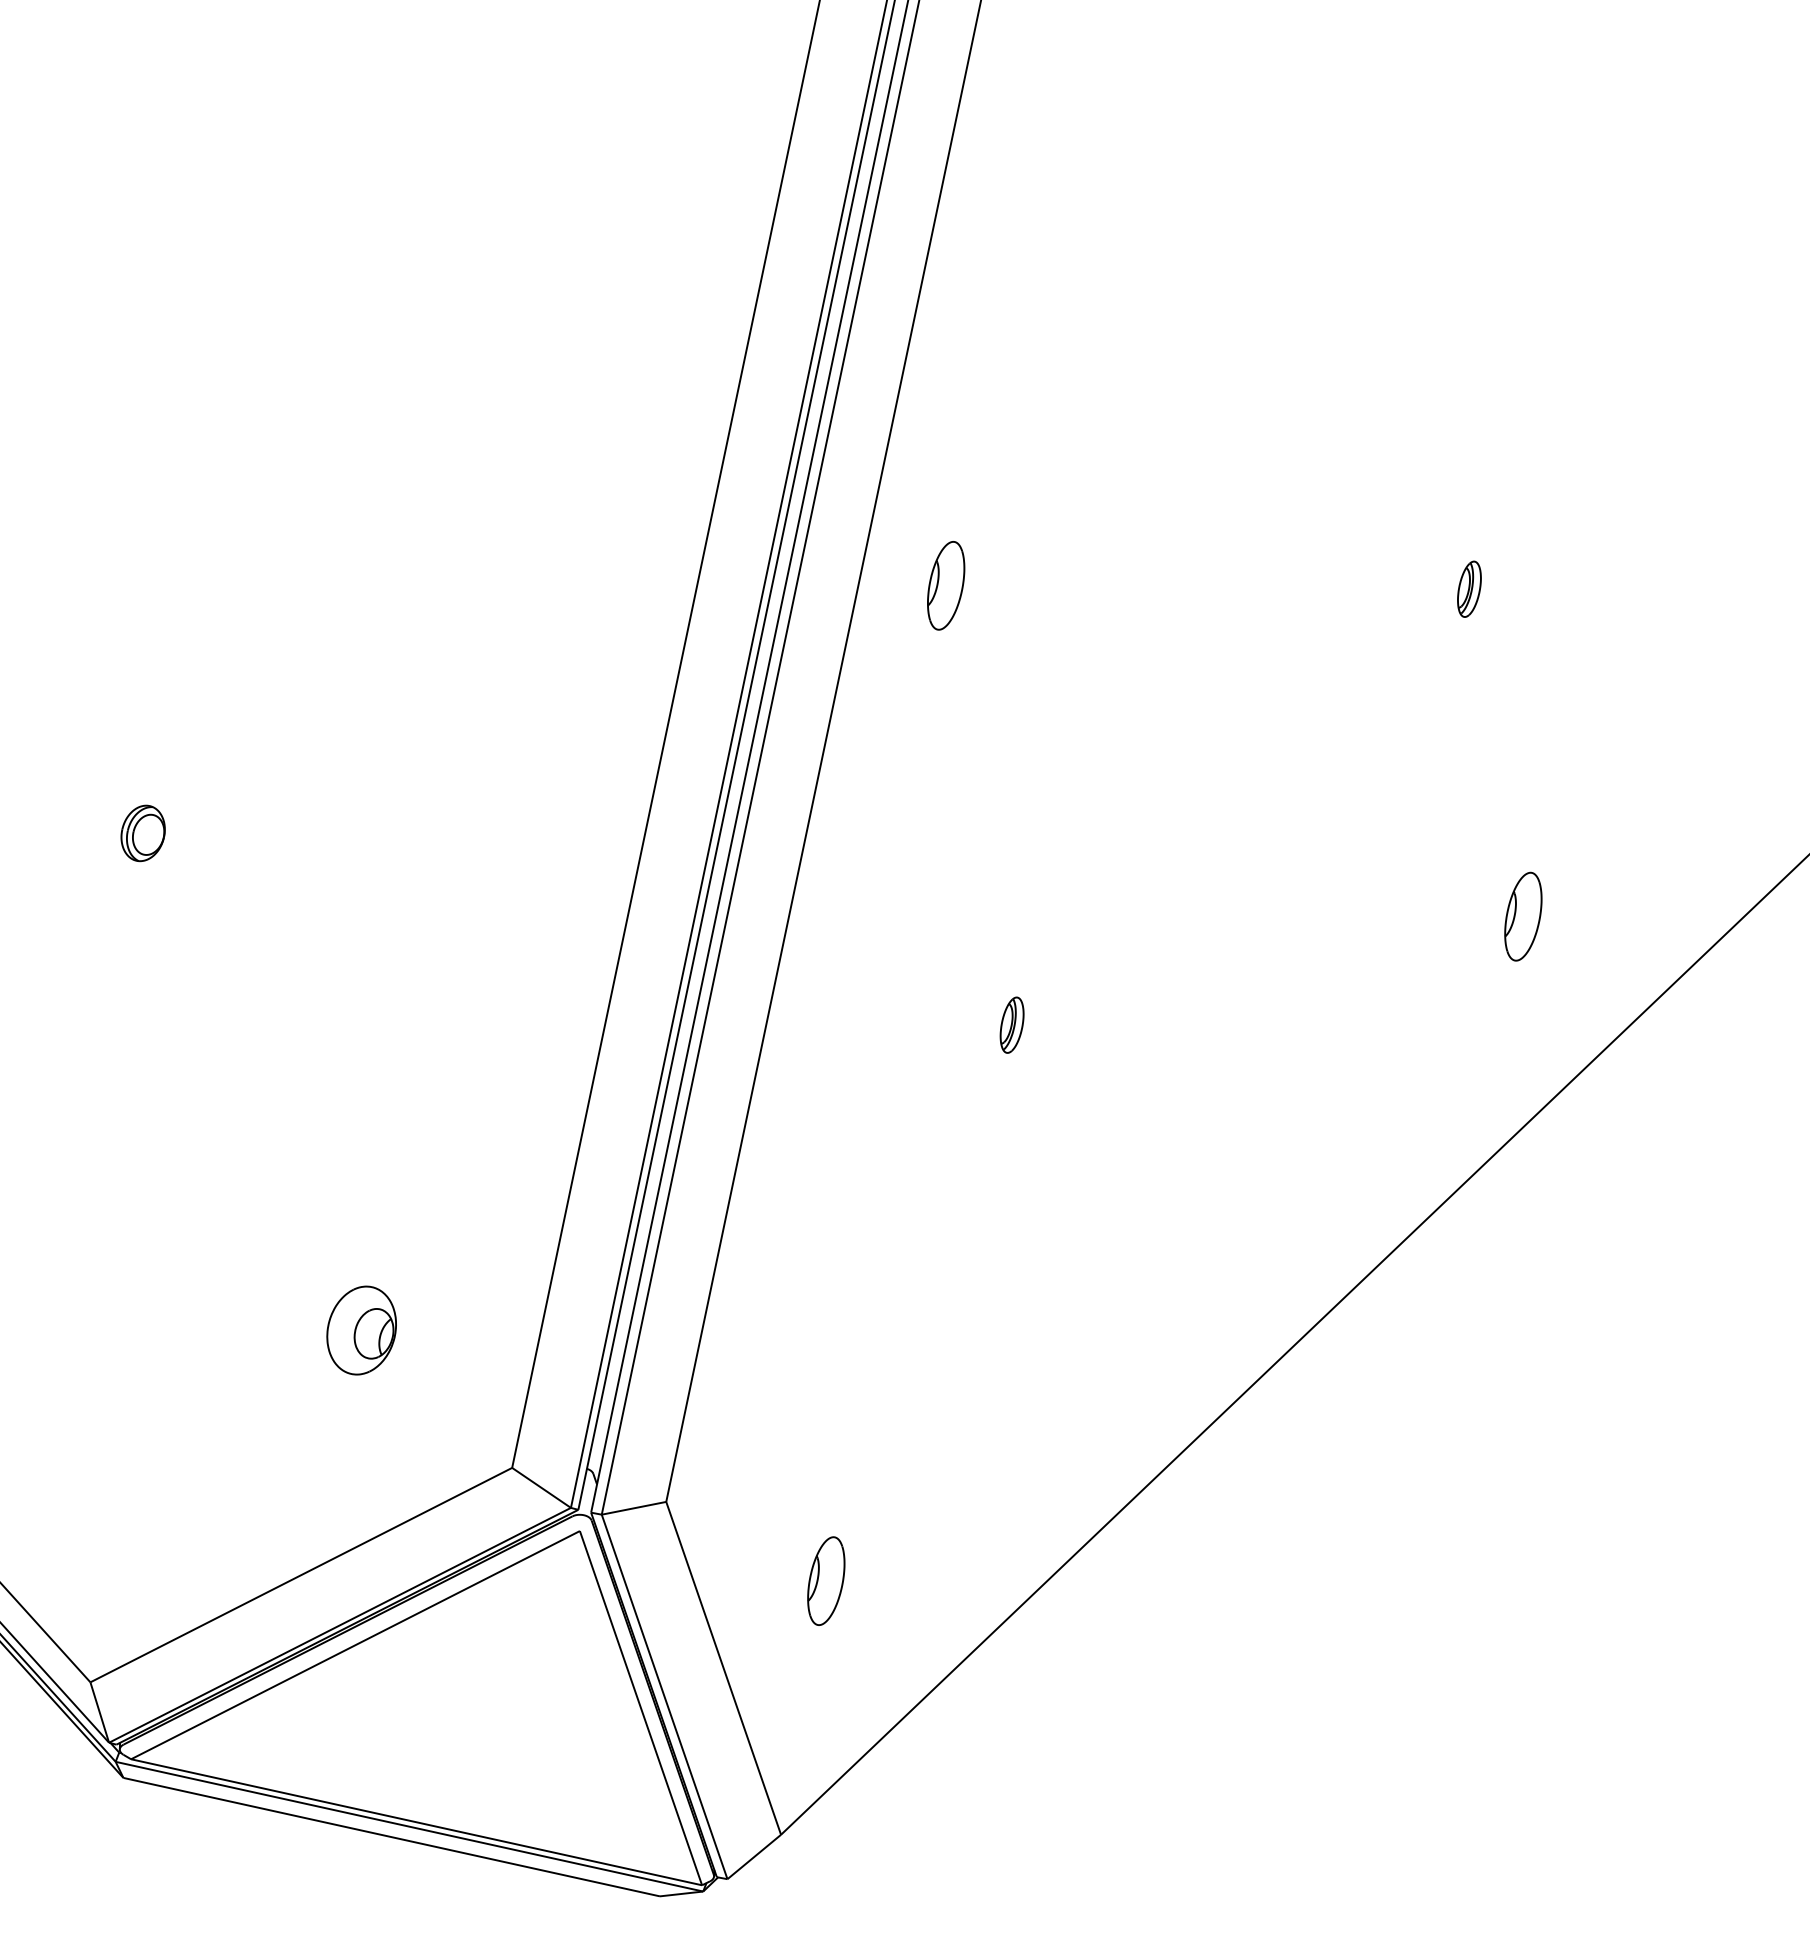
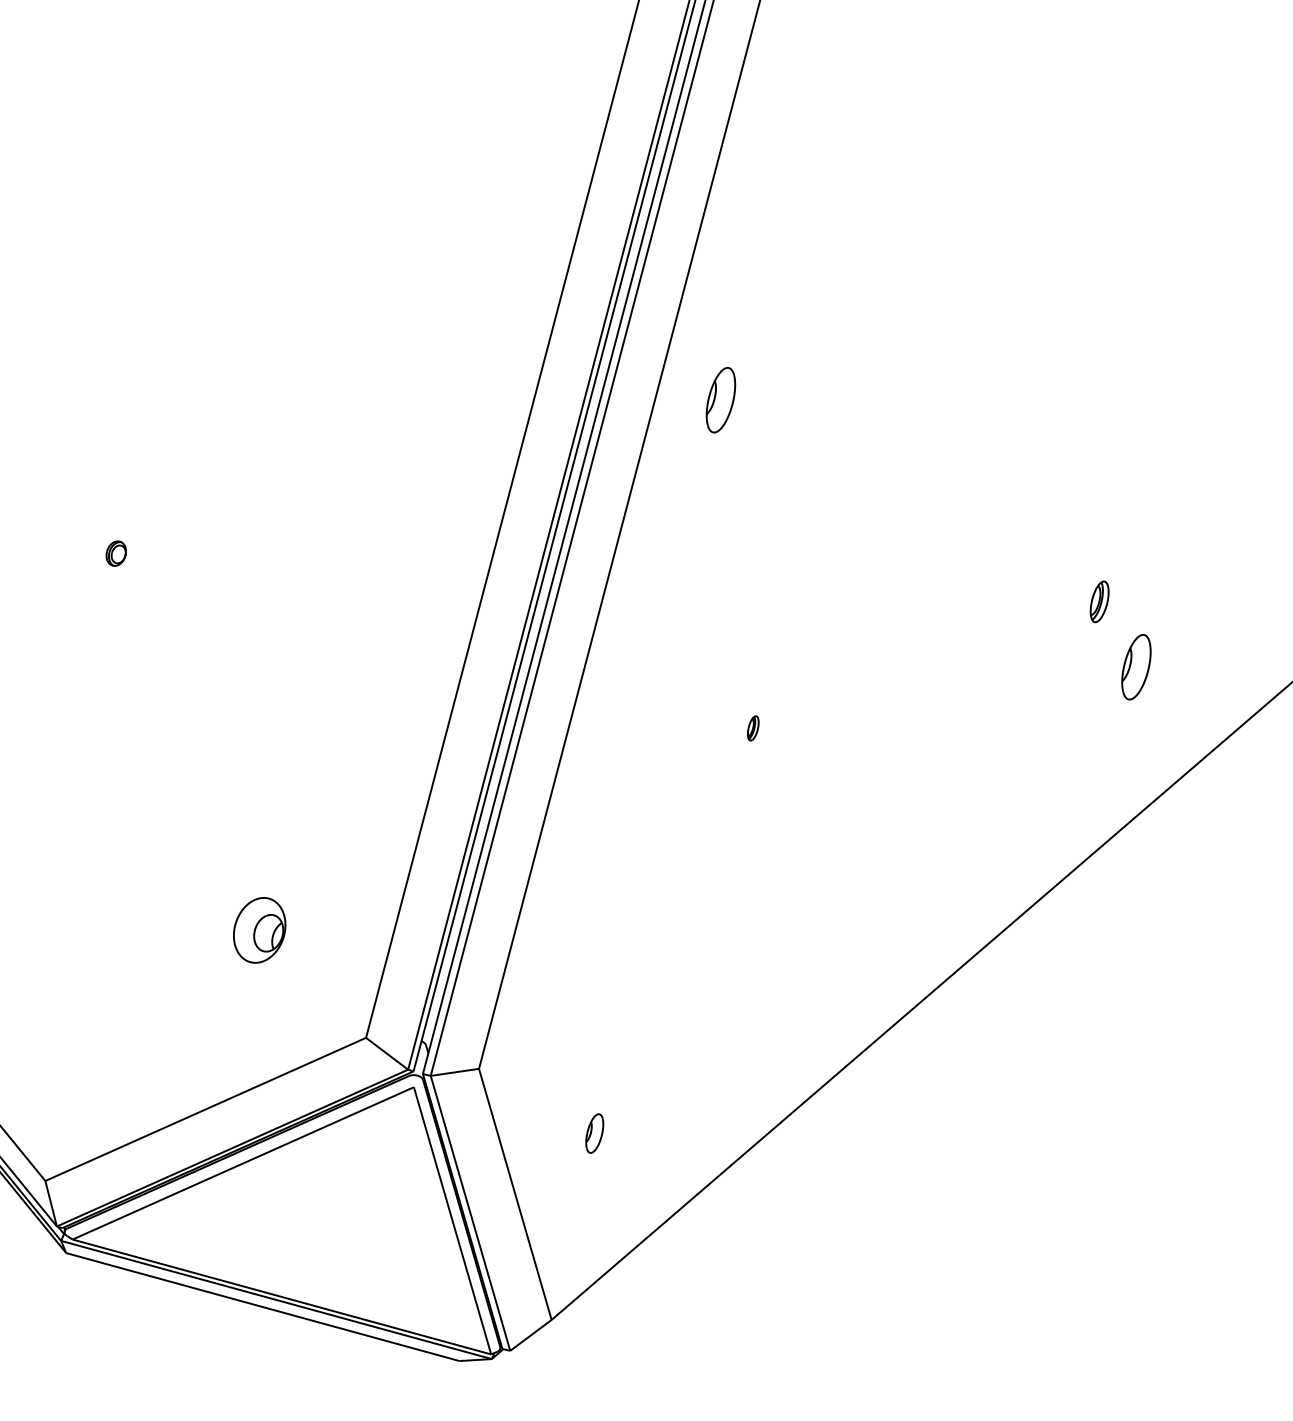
part: (1469, 588) -> (1099, 601), moved
part: (142, 833) -> (115, 553), size x0.6
part: (1011, 1024) -> (752, 727), size x0.6
part: (826, 1580) -> (594, 1133), size x0.6

